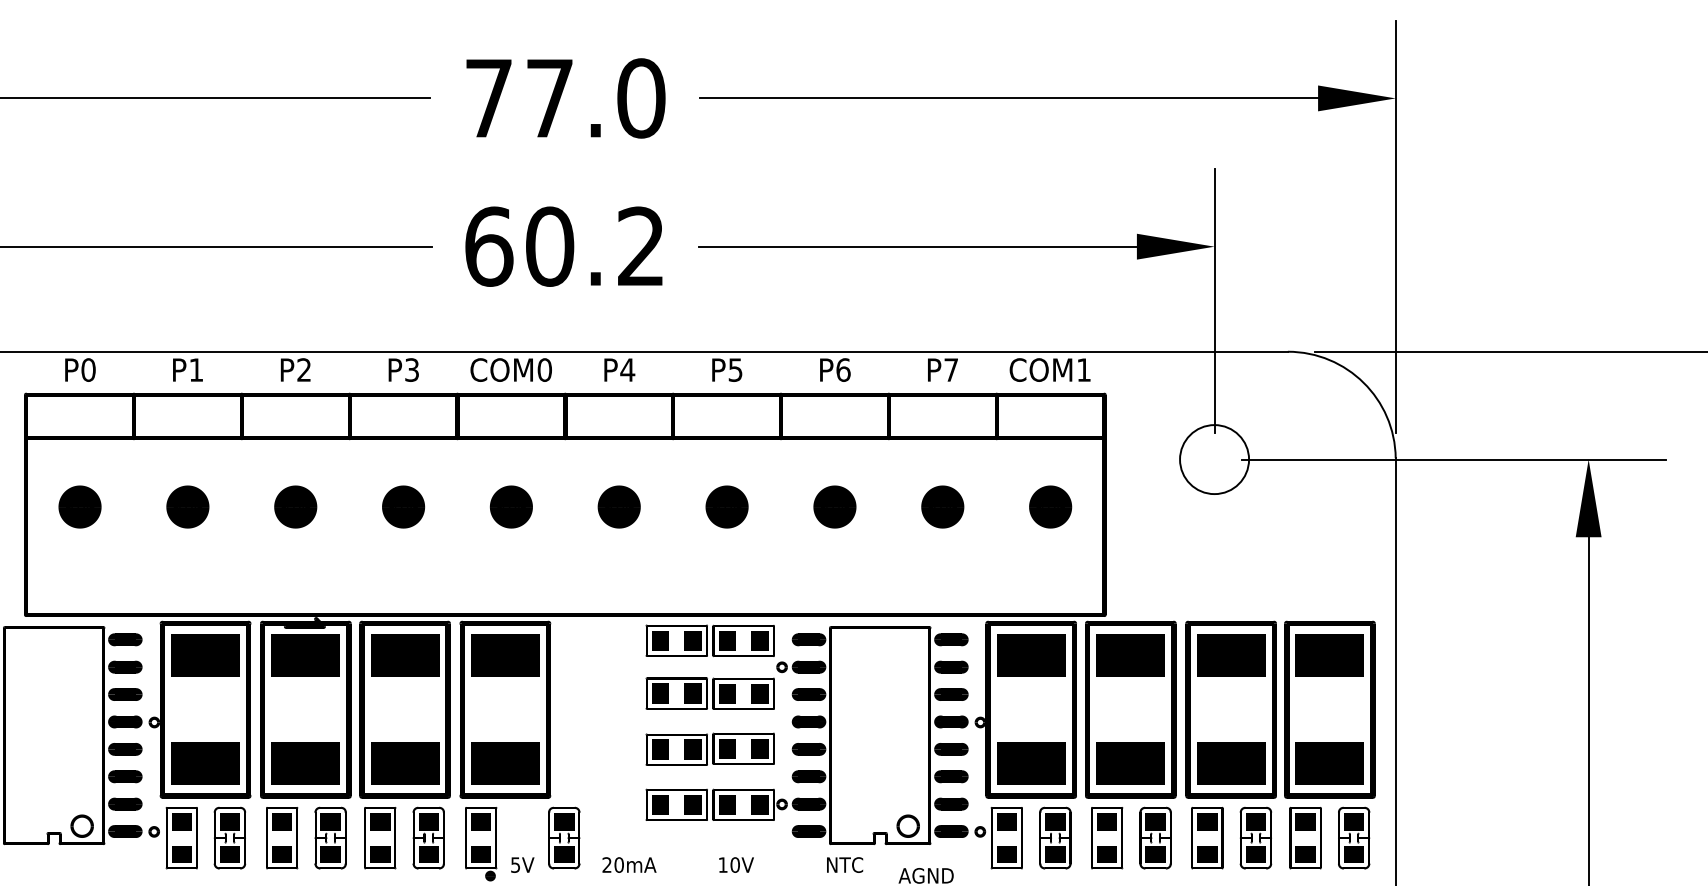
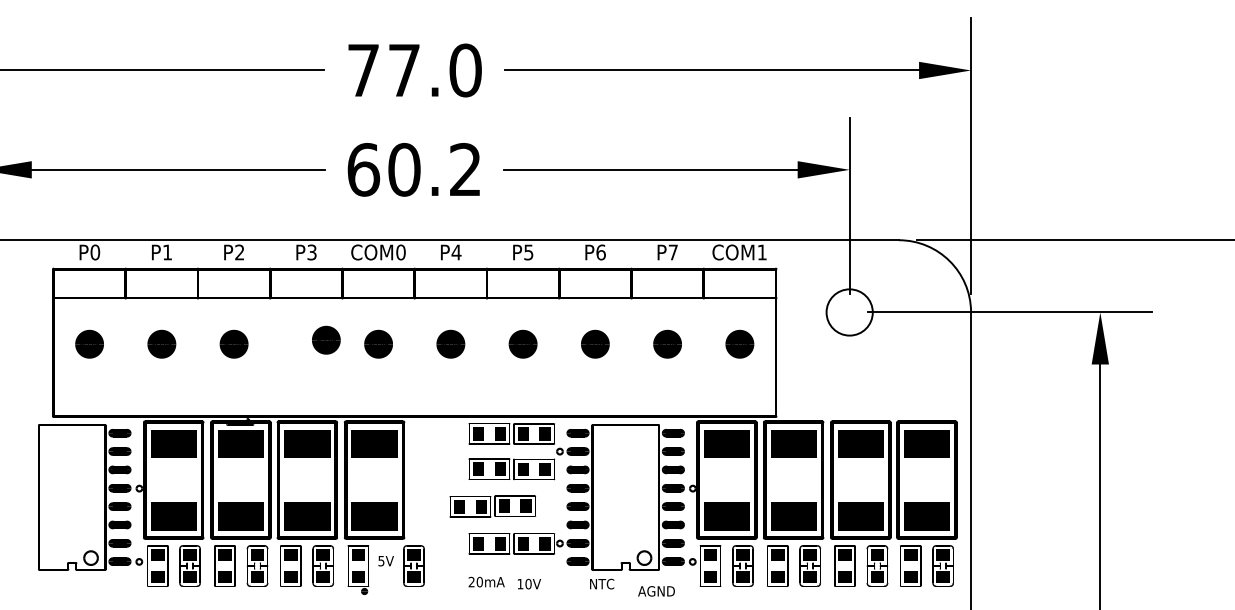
text: (403, 505) -> (326, 339), moved
part: (709, 749) -> (492, 506), moved
text: (629, 864) -> (486, 581), moved
text: (521, 865) -> (385, 561), moved

